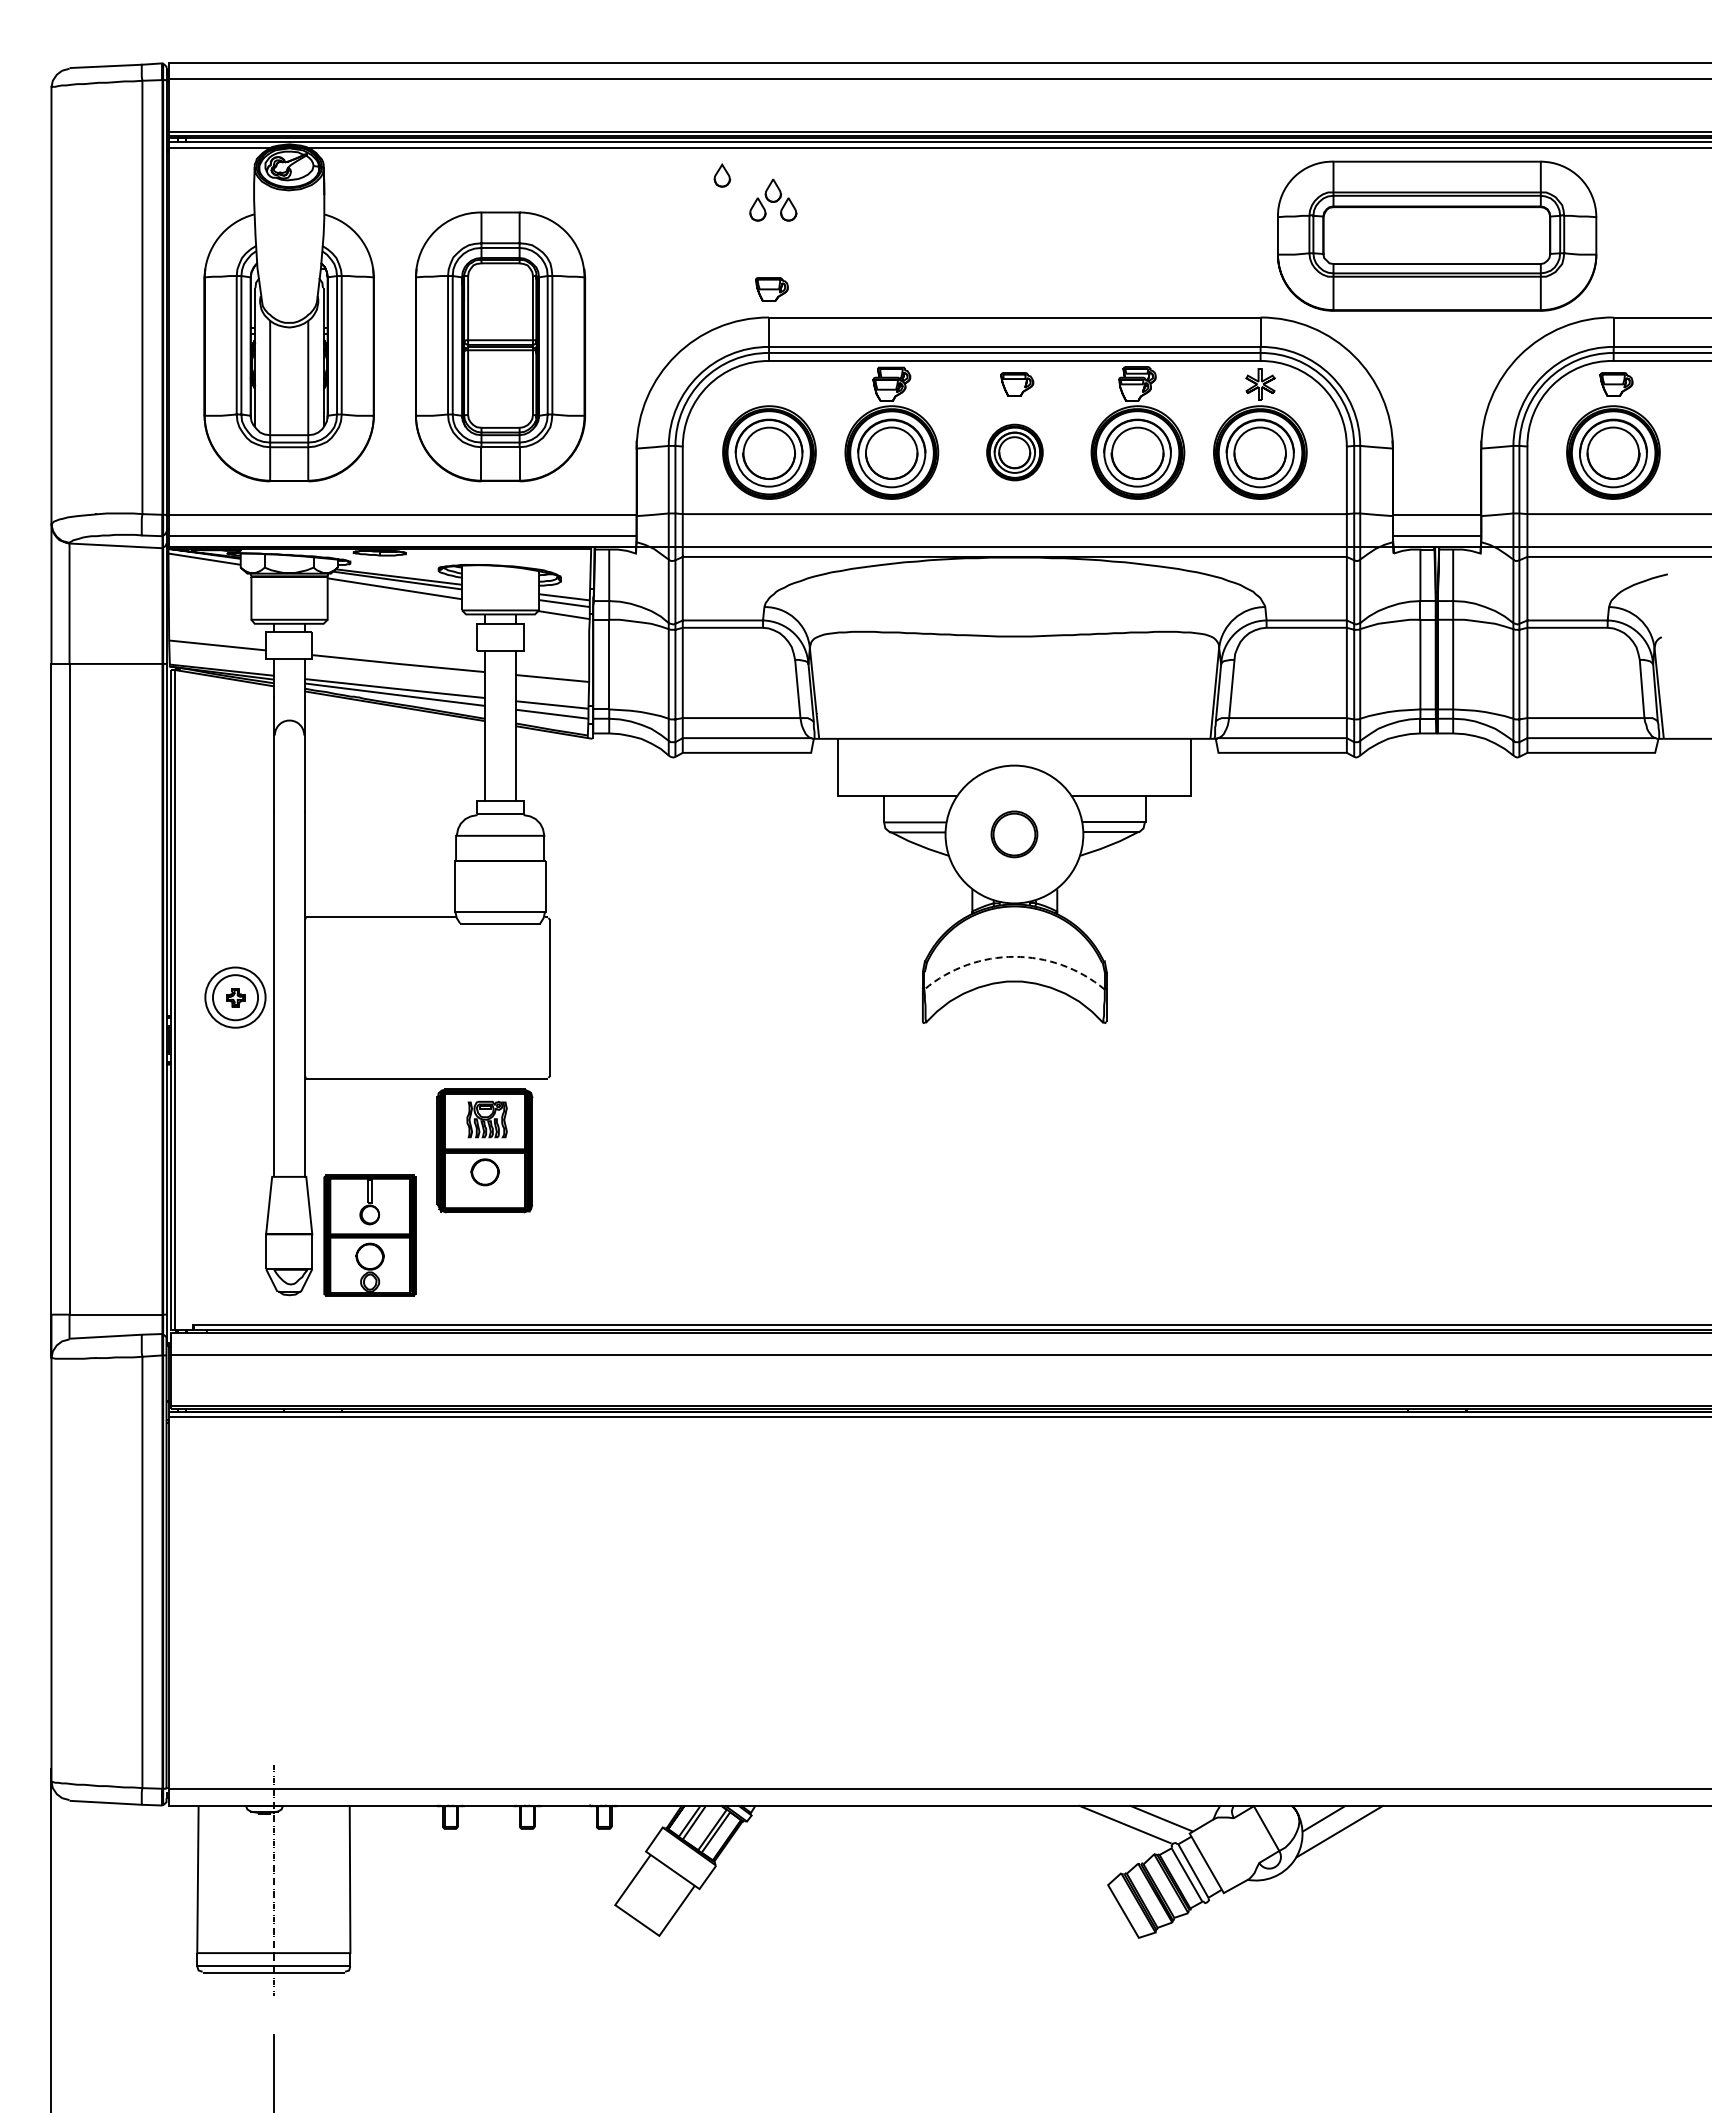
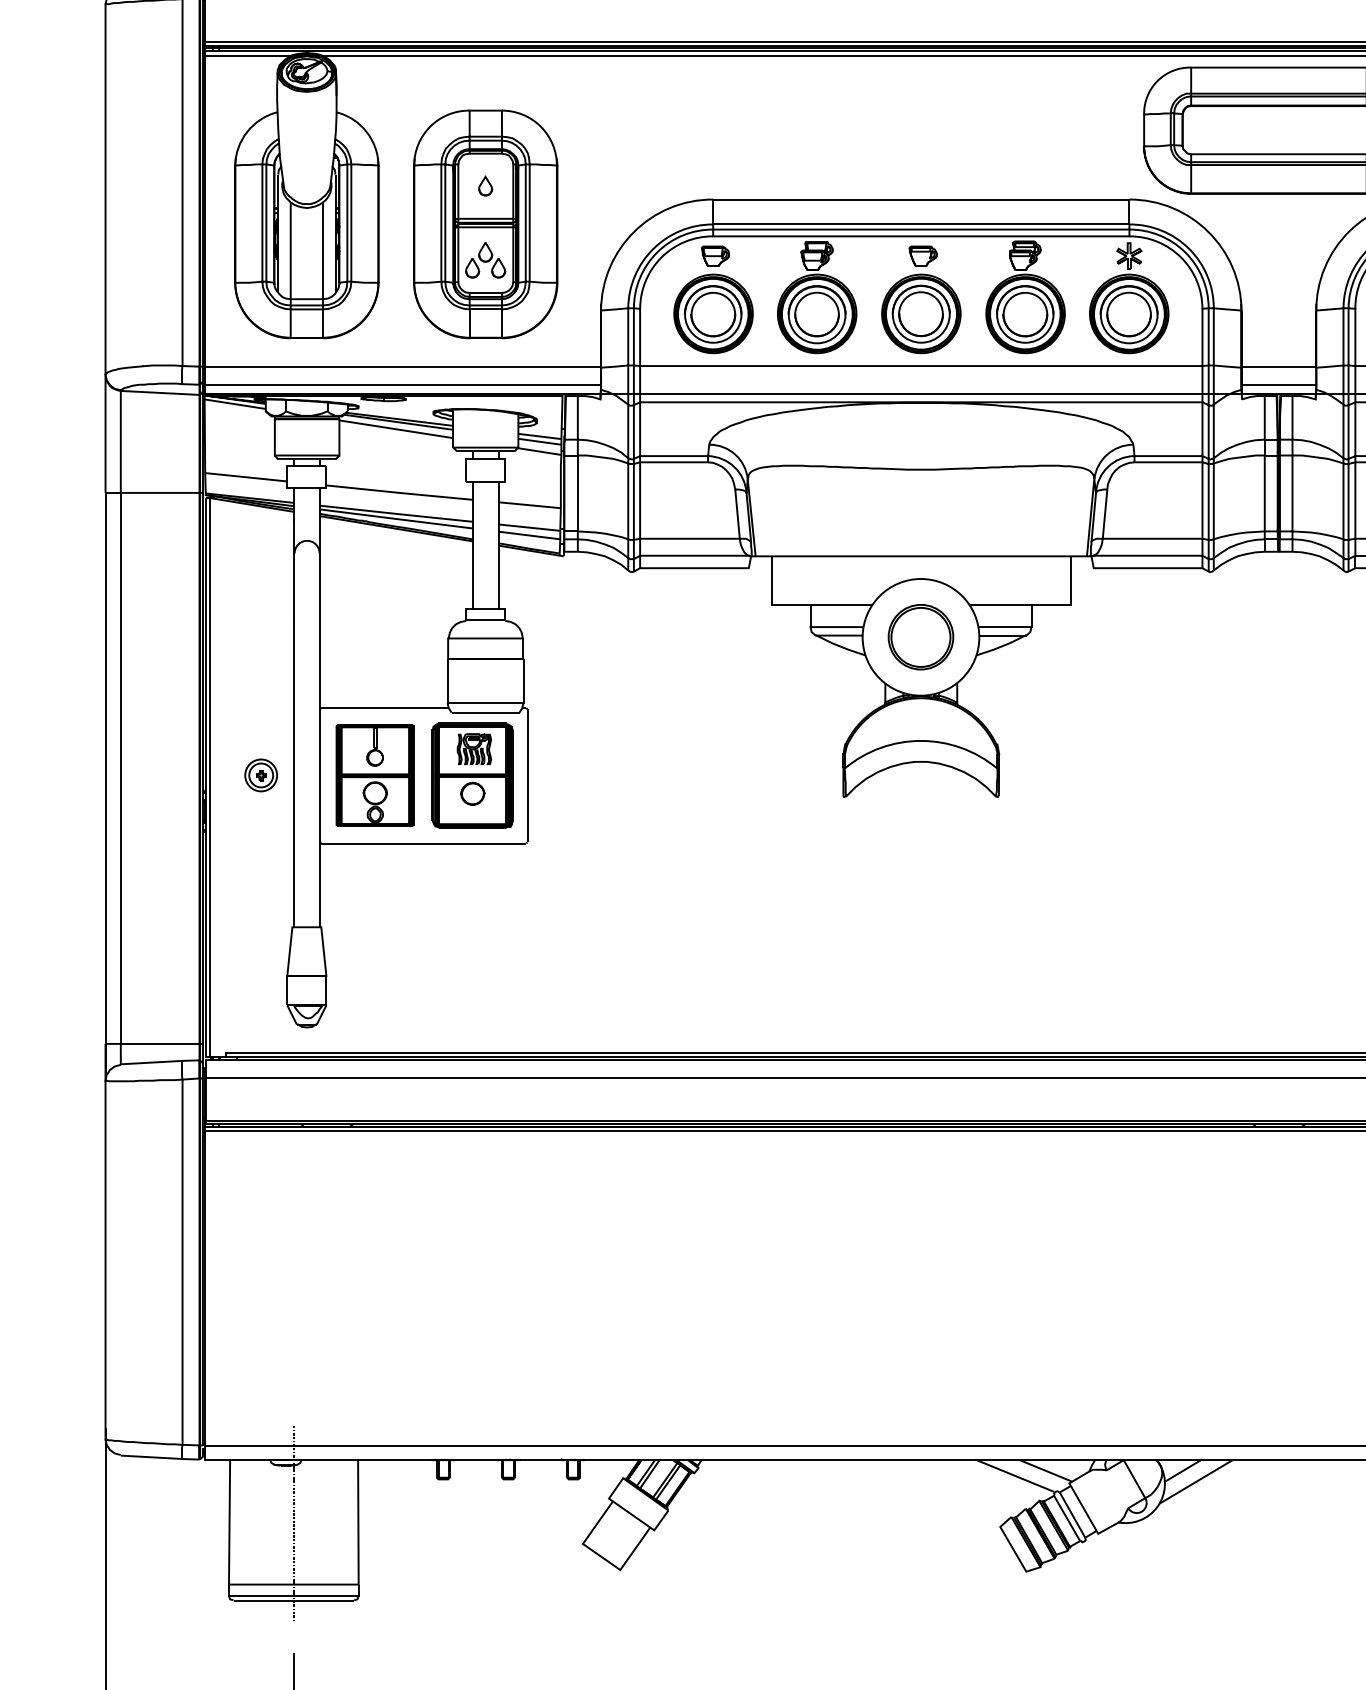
part: (722, 175) -> (485, 185), moved
part: (773, 199) -> (485, 259), moved
part: (771, 289) -> (715, 256), moved
part: (1014, 452) -> (921, 313), size x1.67
part: (1014, 834) -> (921, 637), size x1.67
arc: (1014, 956) -> (921, 740), dashed -> solid
part: (234, 997) -> (260, 775), size x0.62
part: (484, 1150) -> (472, 775), moved
part: (369, 1235) -> (374, 775), moved

